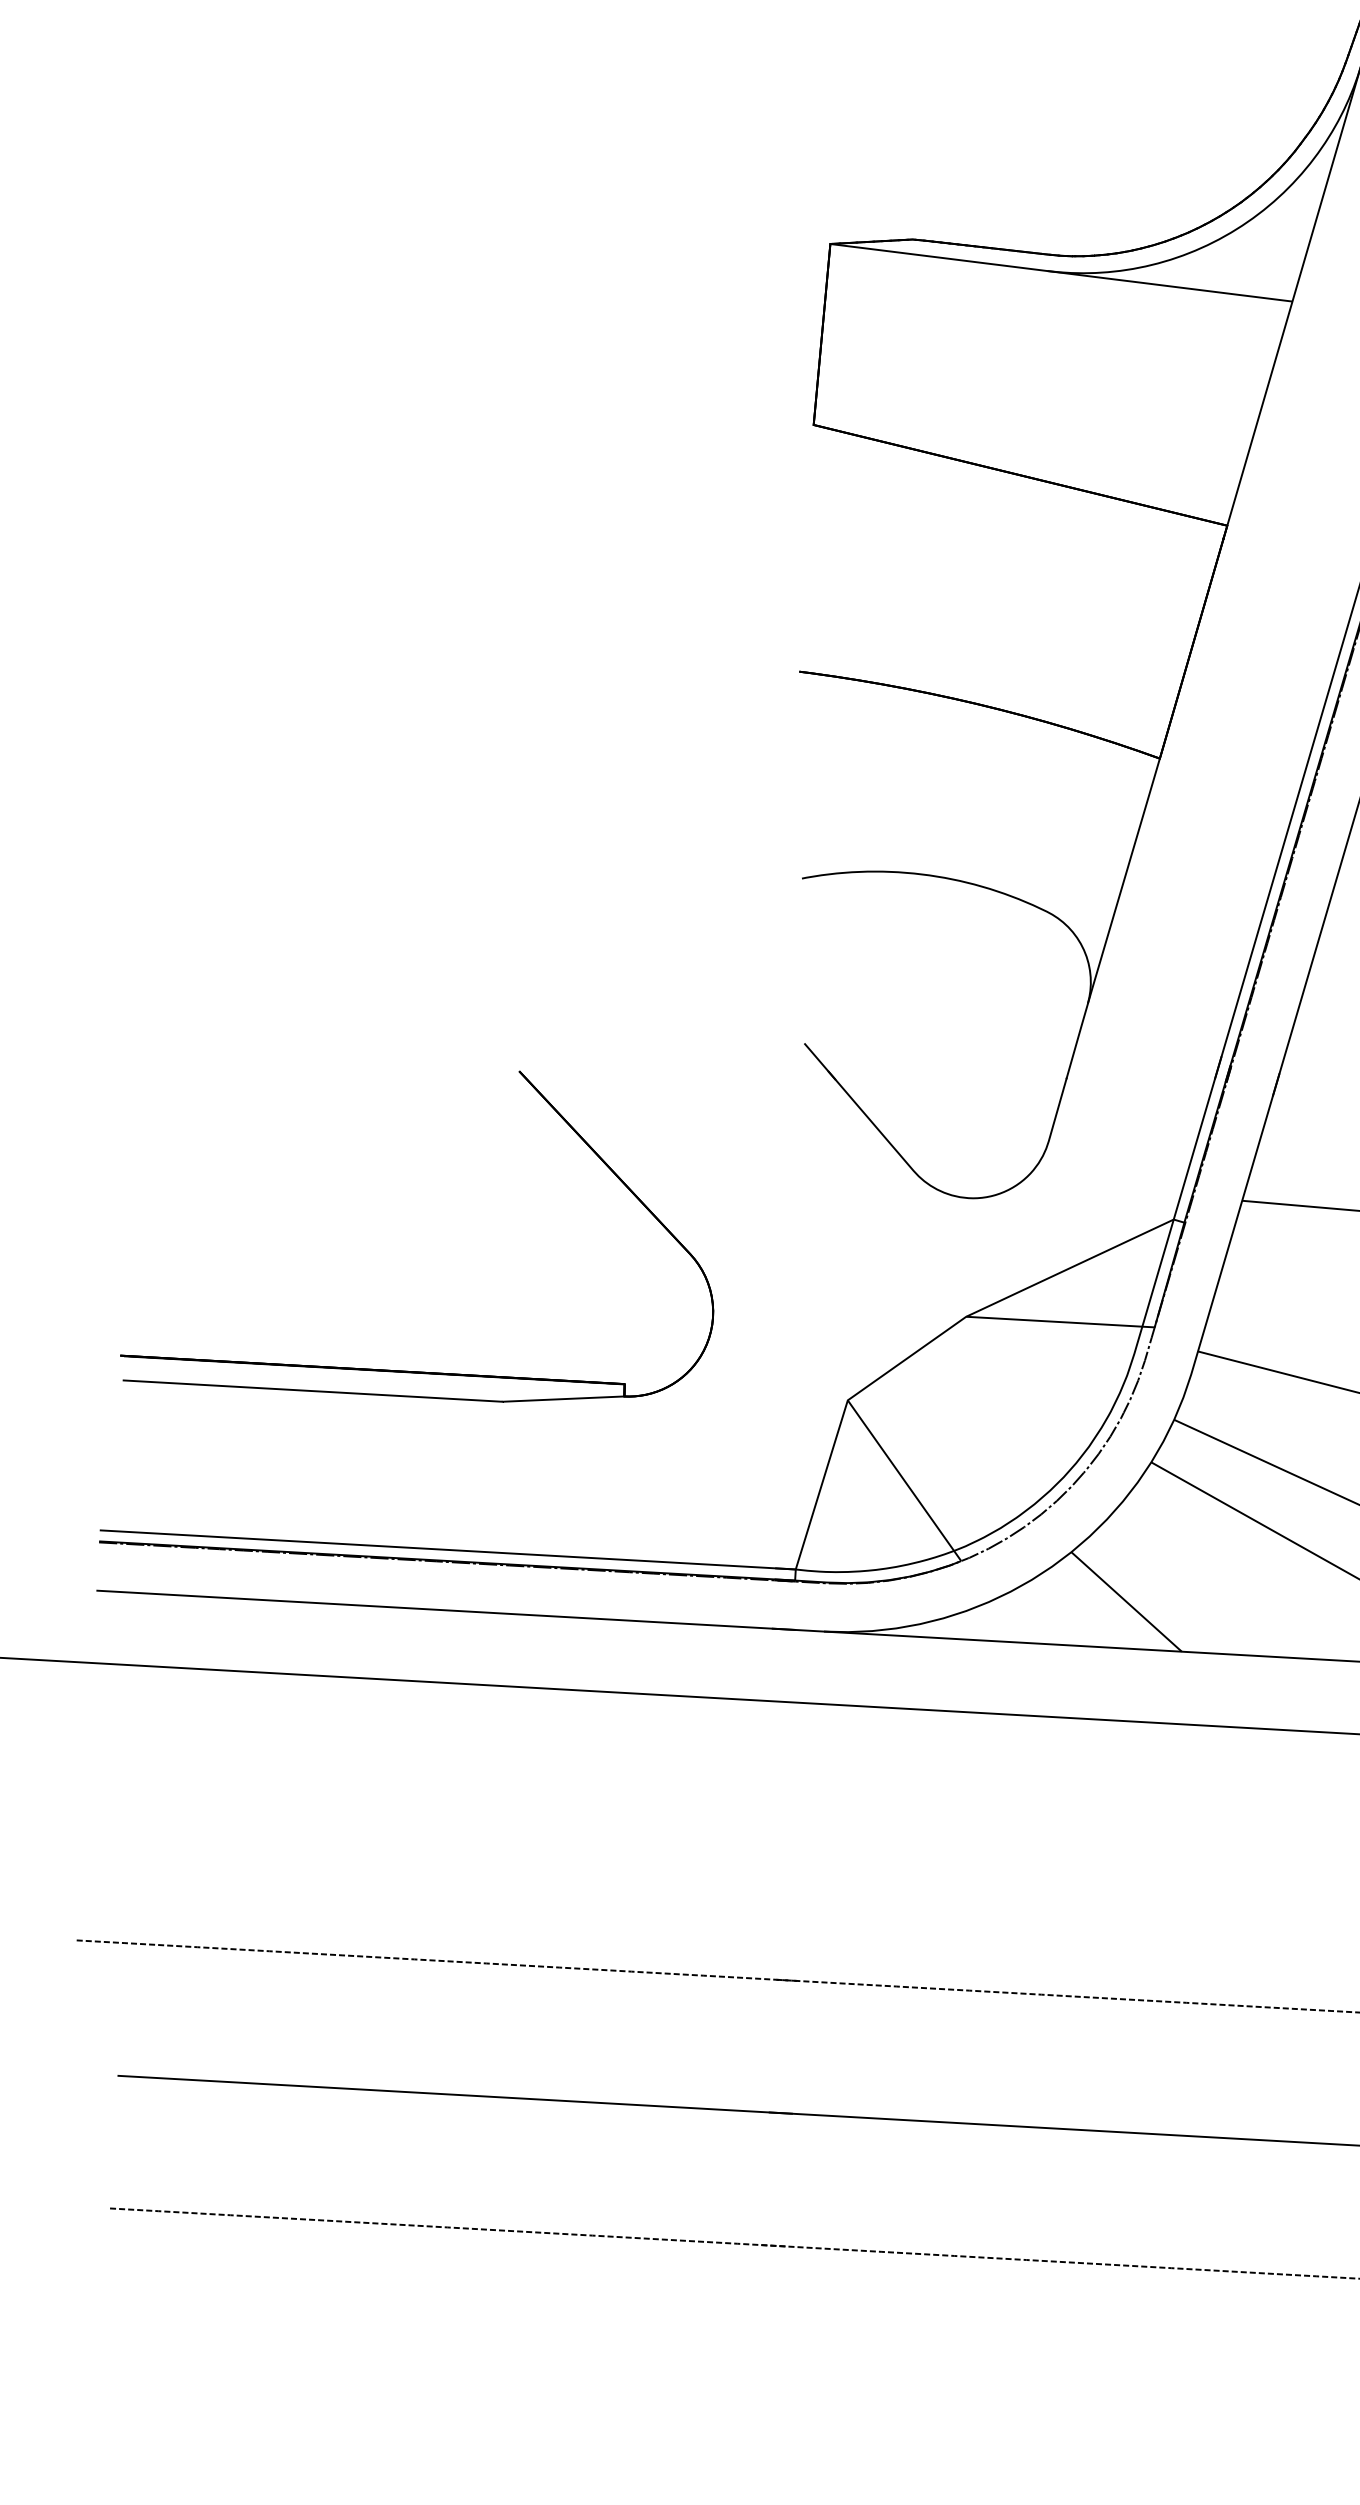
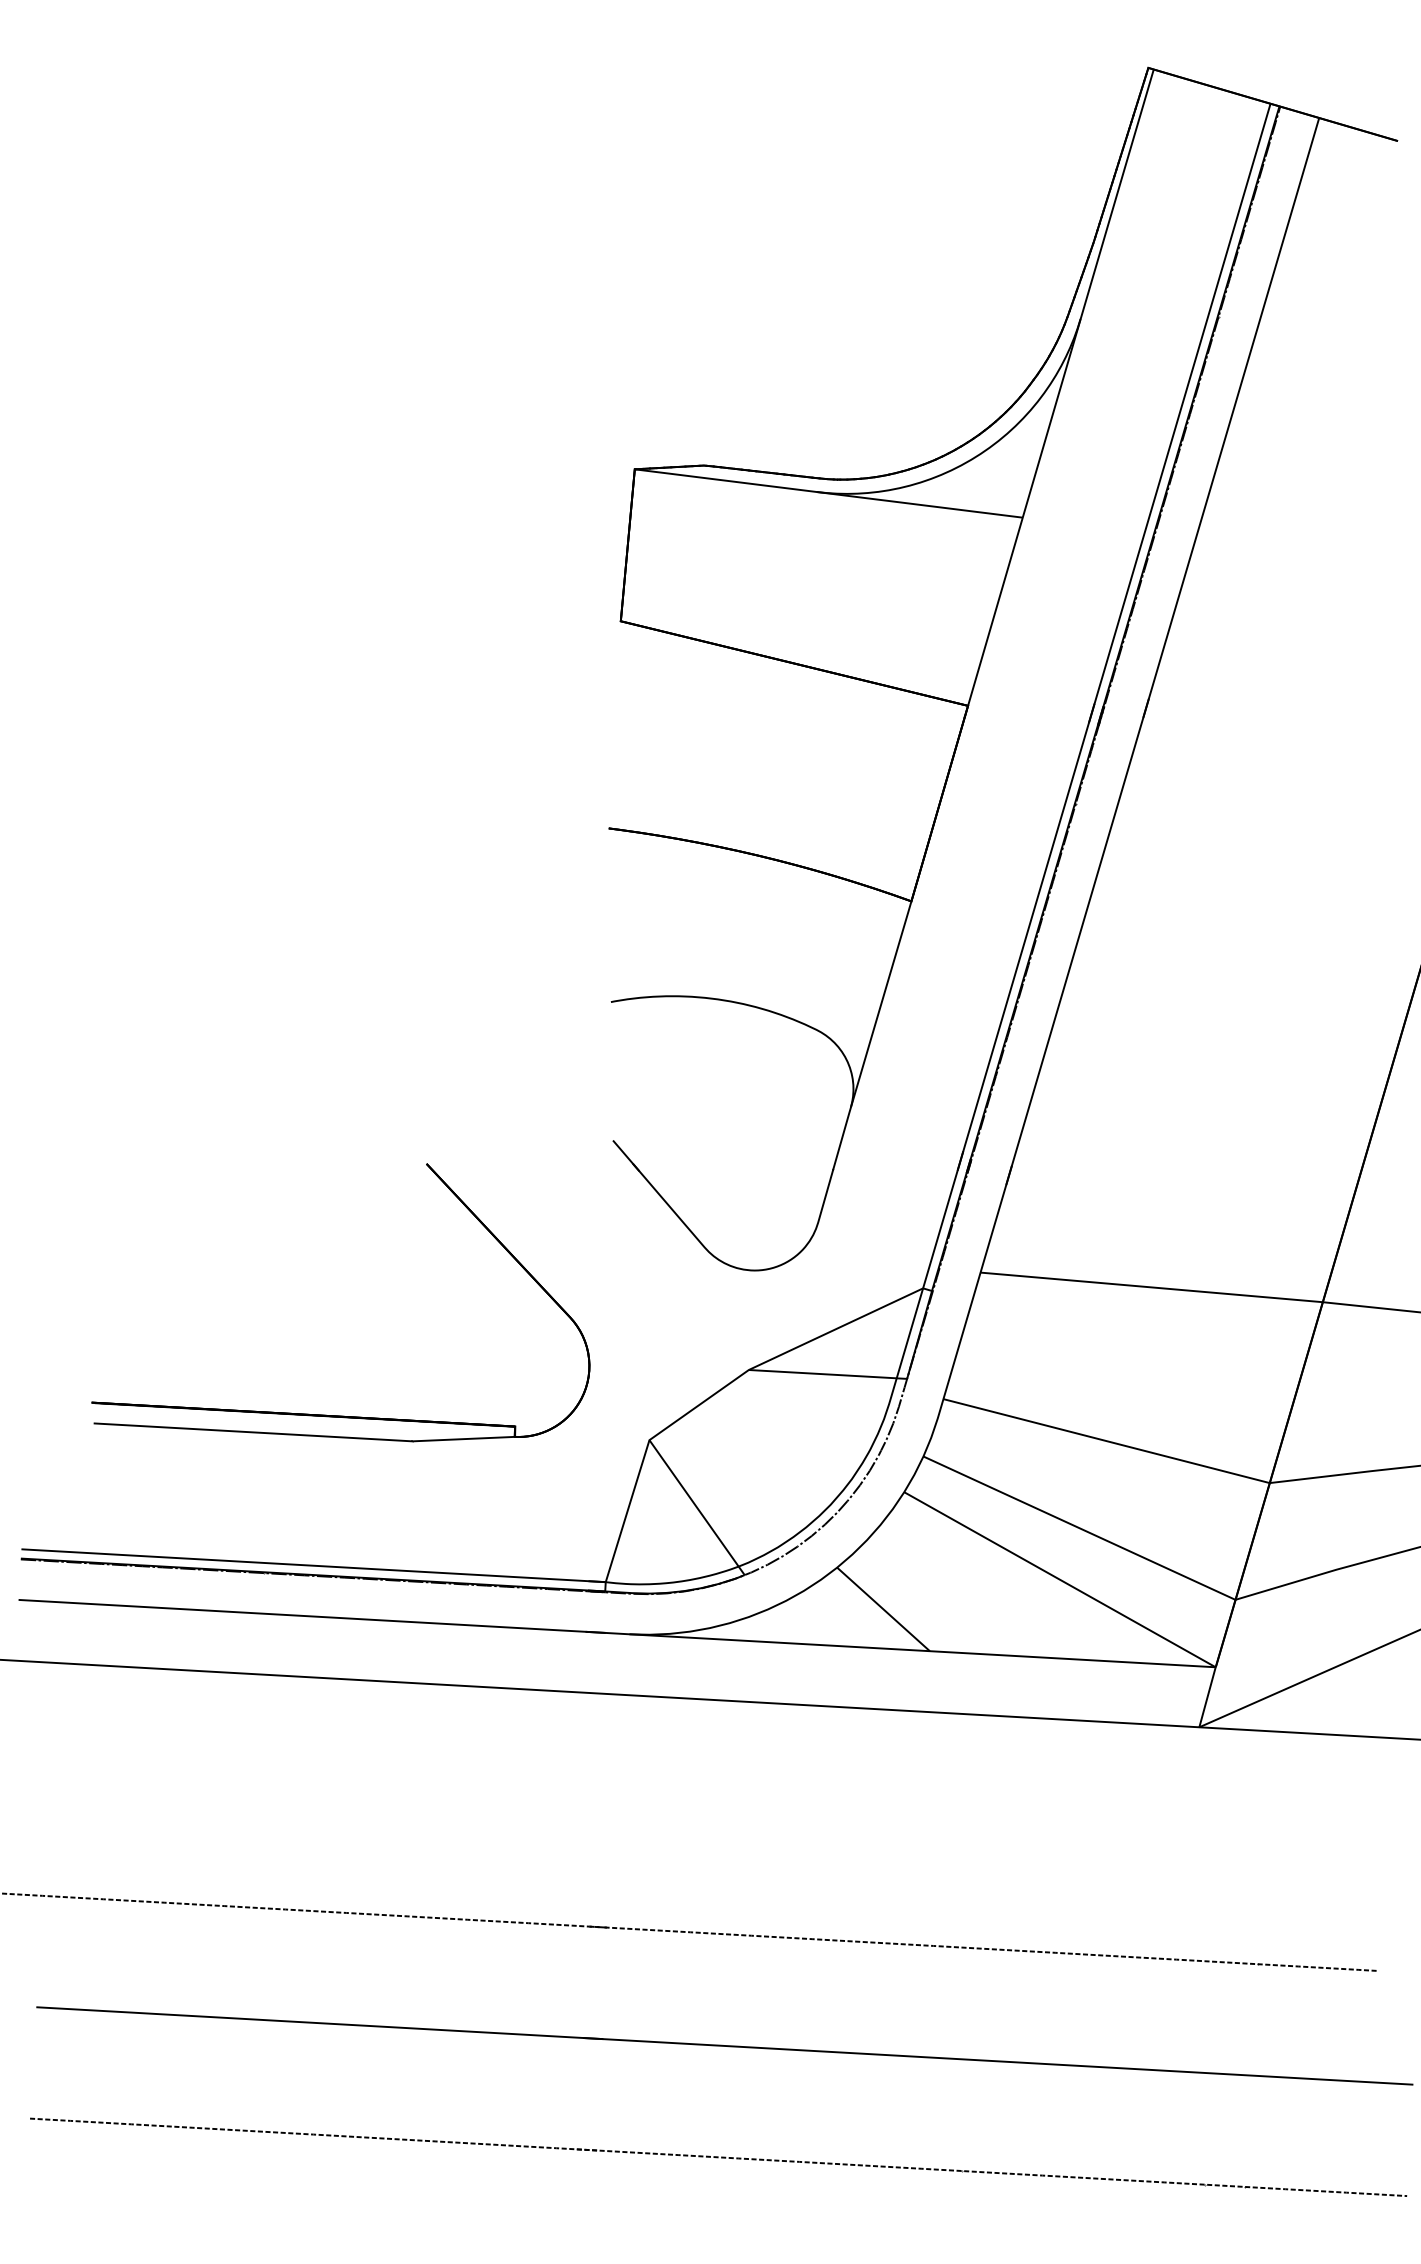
part: (400, 1369) -> (326, 1414), moved

